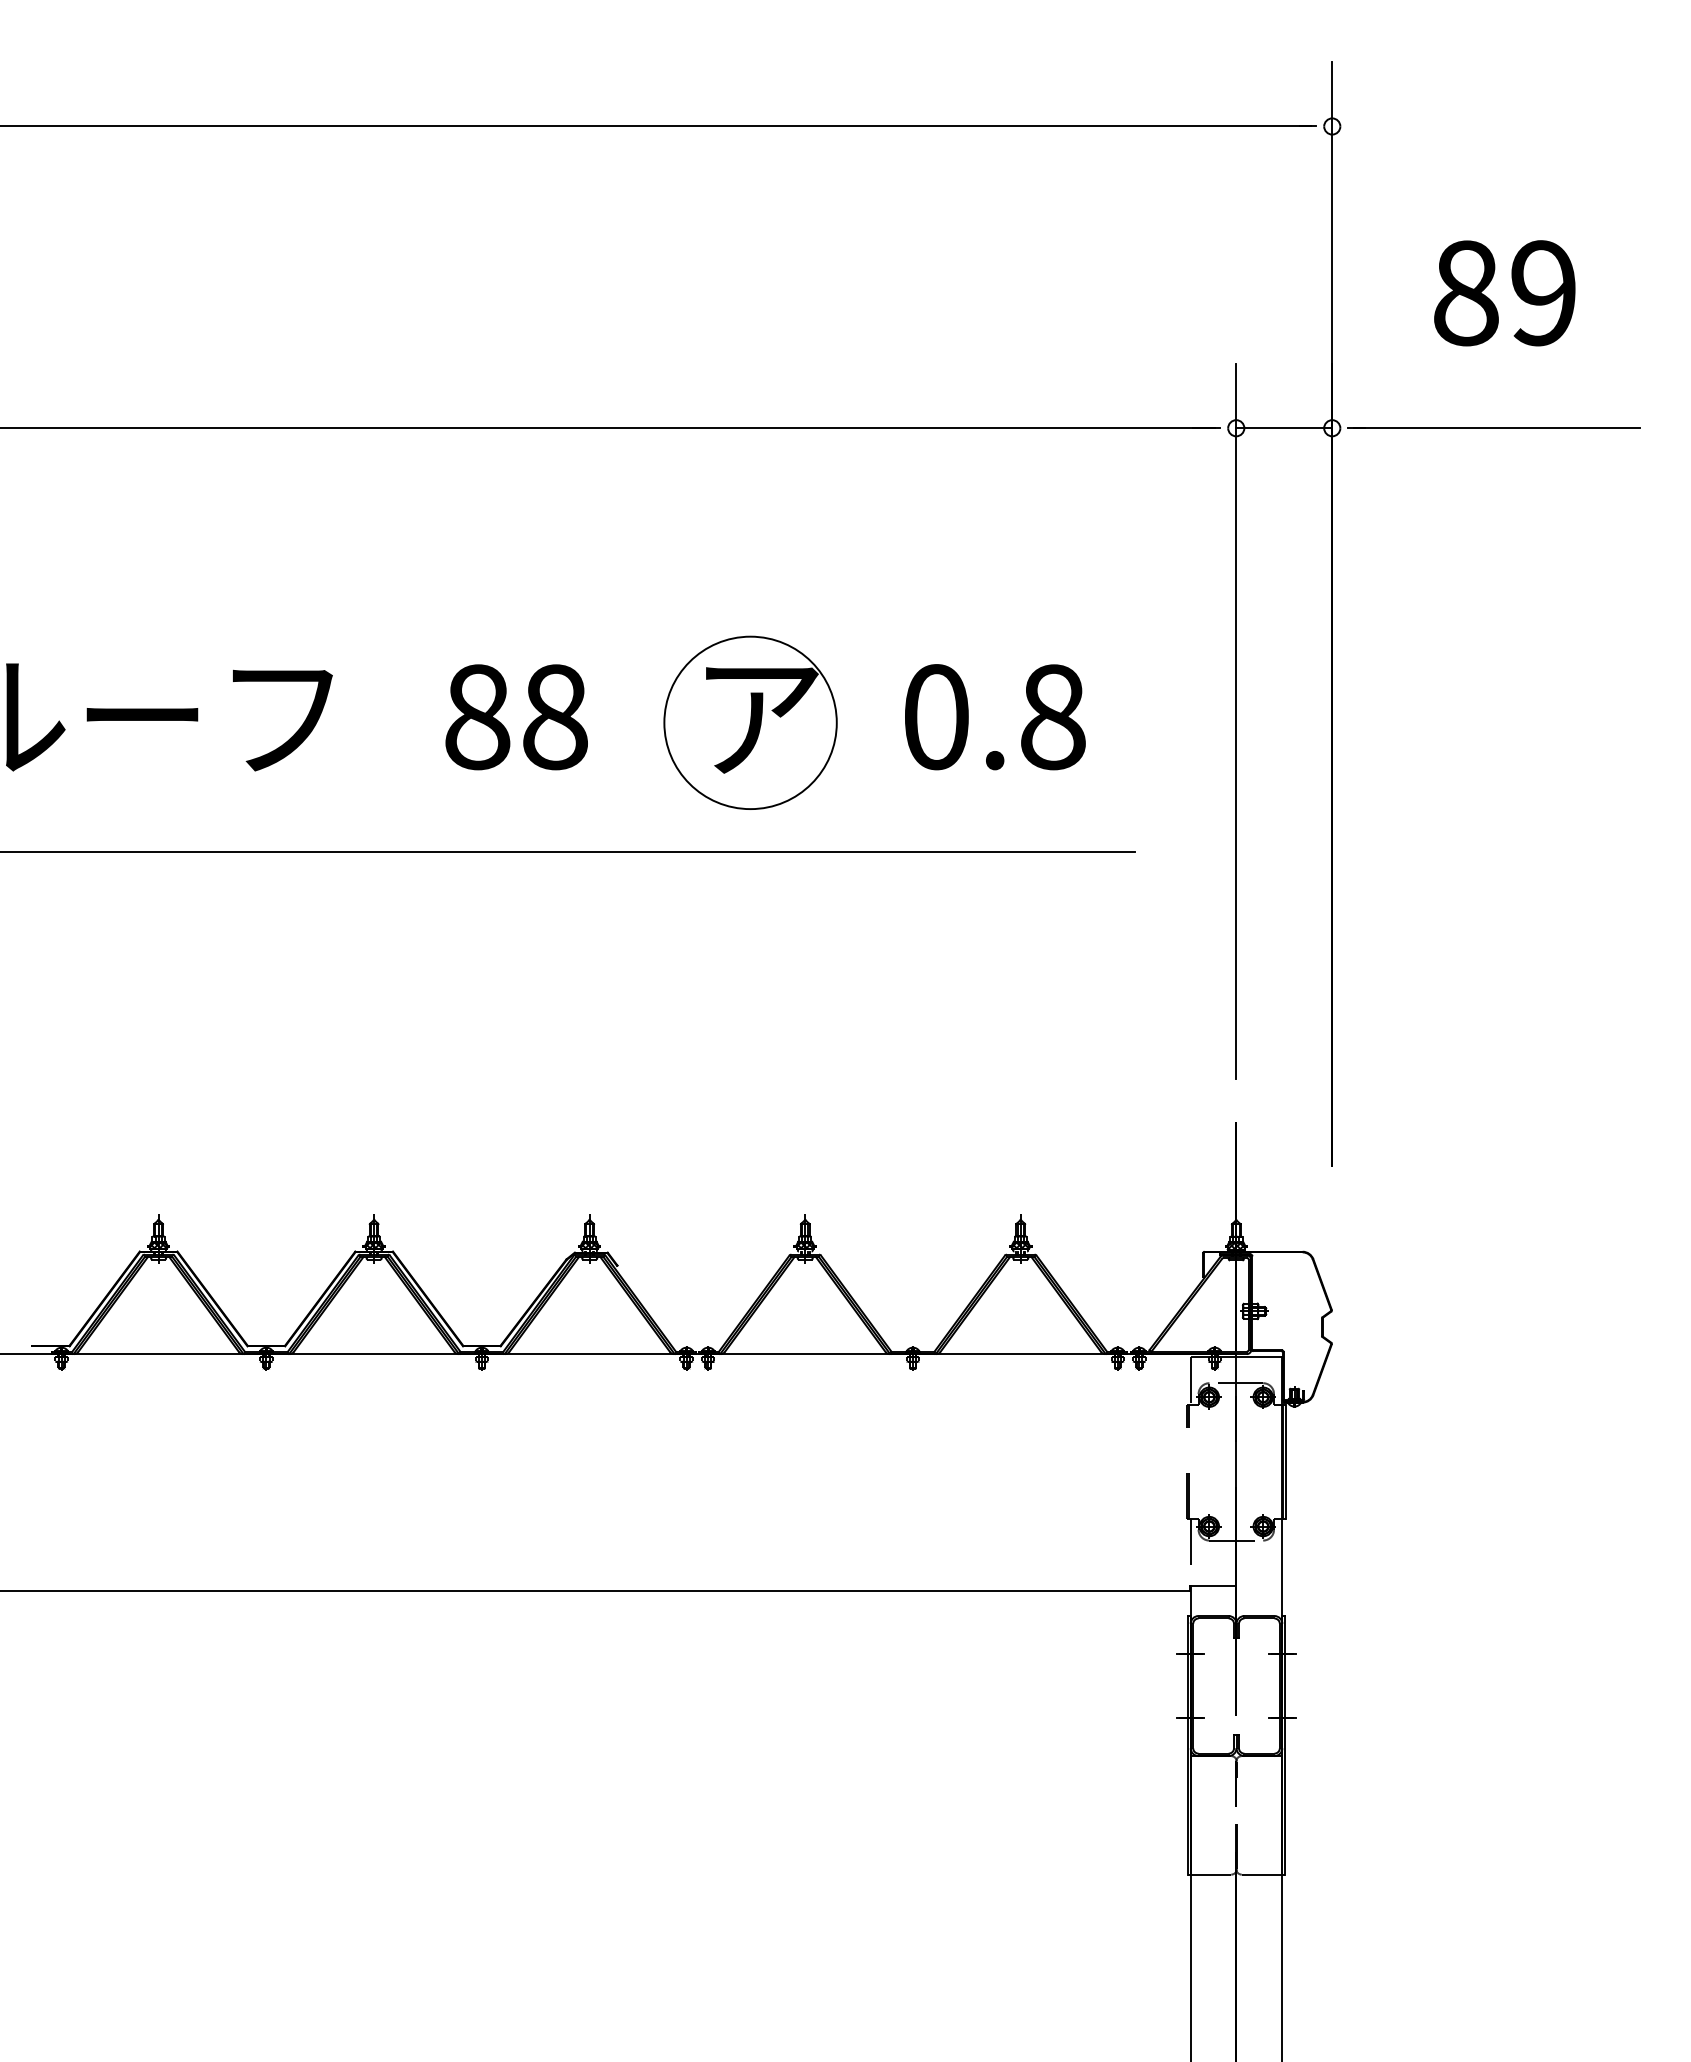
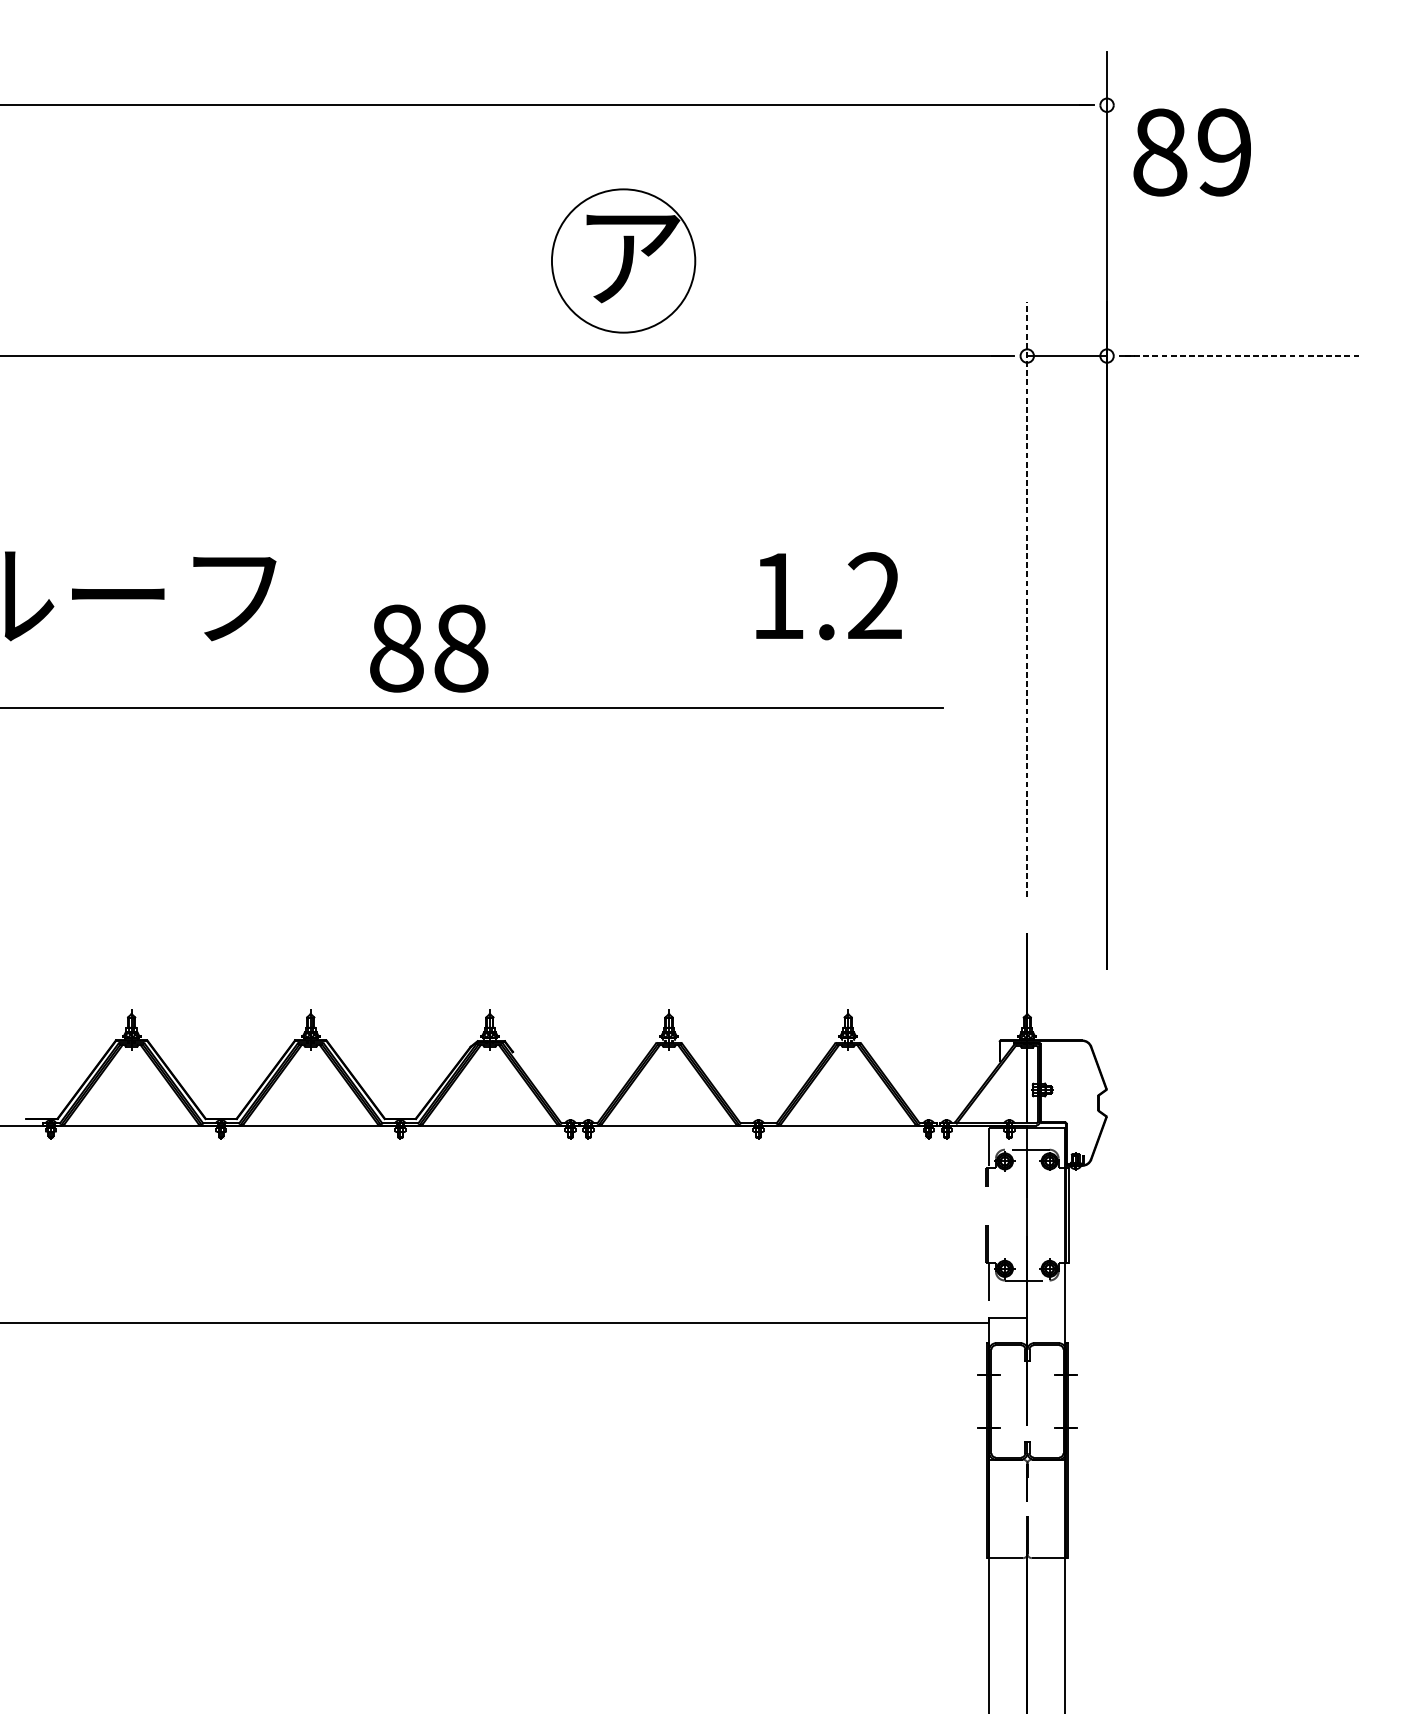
text: (1504, 293) -> (1192, 152), moved
line: (1497, 428) -> (1244, 356), solid -> dashed
text: (516, 717) -> (429, 648), moved
text: (995, 717) -> (827, 596), 0.8 -> 1.2
line: (1236, 721) -> (1027, 599), solid -> dashed
part: (750, 722) -> (623, 260), moved

